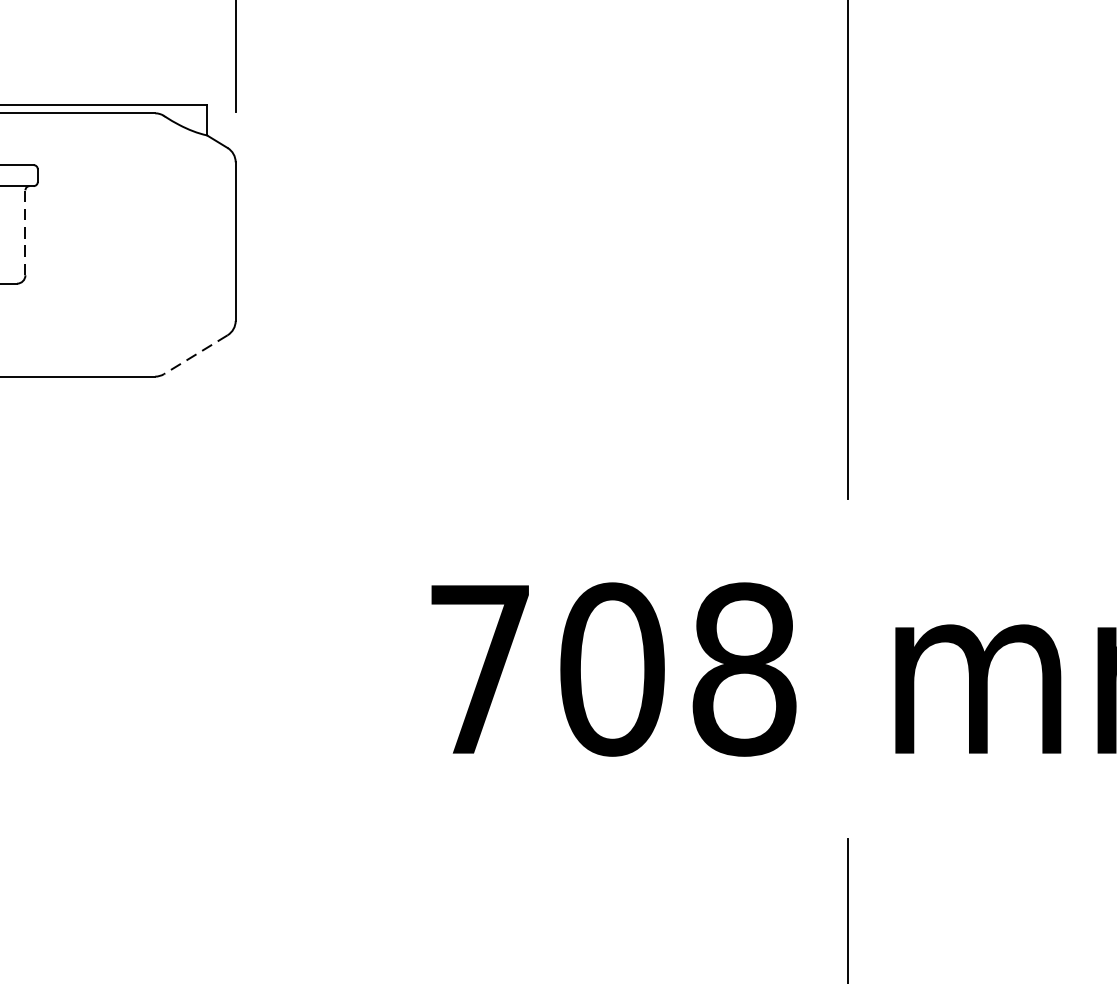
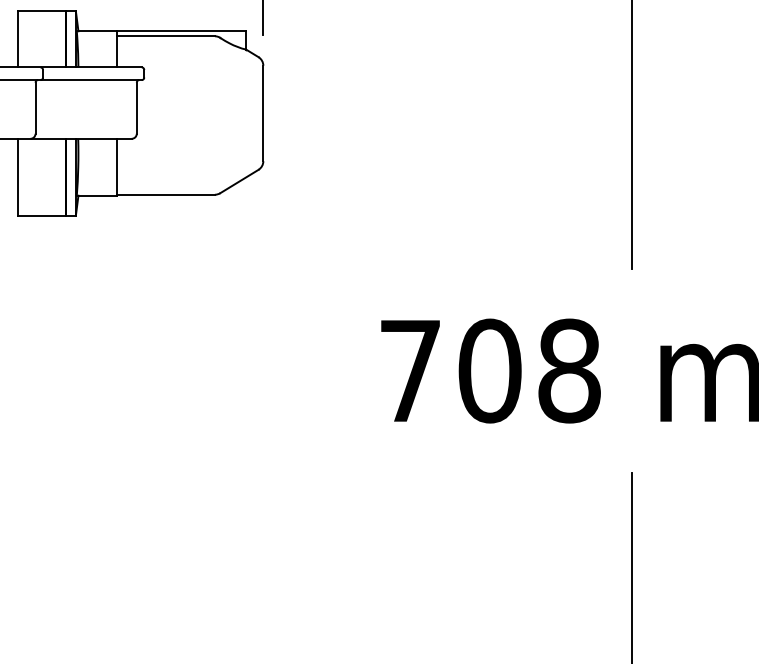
line: (24, 233) -> (136, 108), dashed -> solid
line: (194, 354) -> (238, 181), dashed -> solid

